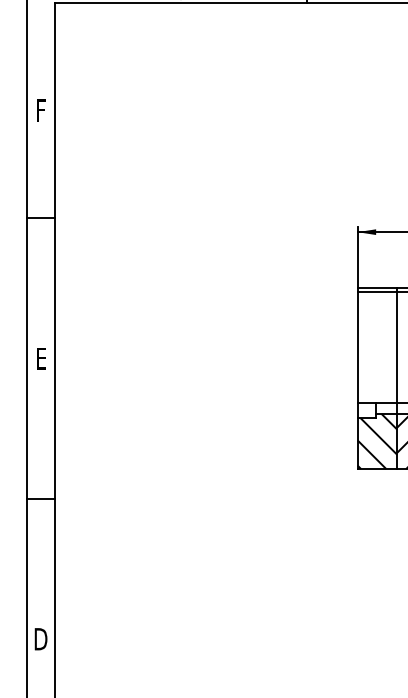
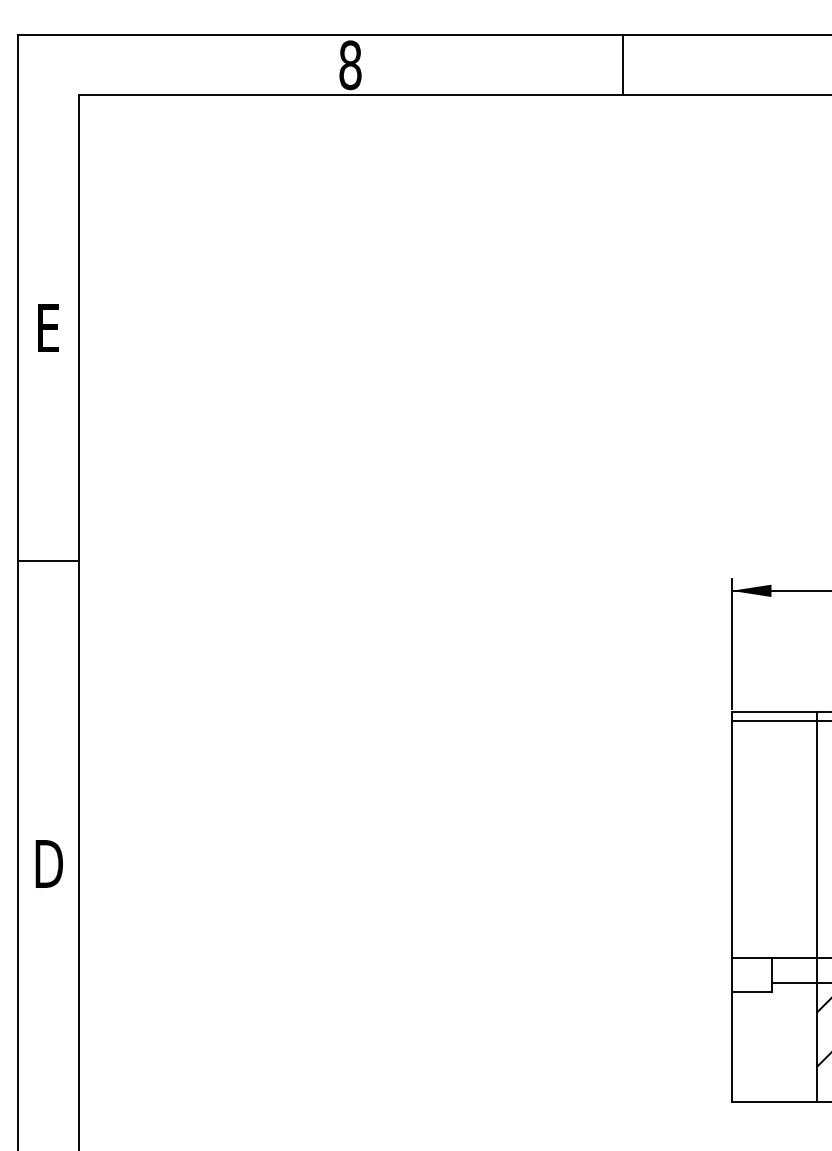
text: (40, 110) -> (47, 328), F -> E
text: (41, 358) -> (49, 863), E -> D
hatch: (377, 441) -> (774, 1042), removed

